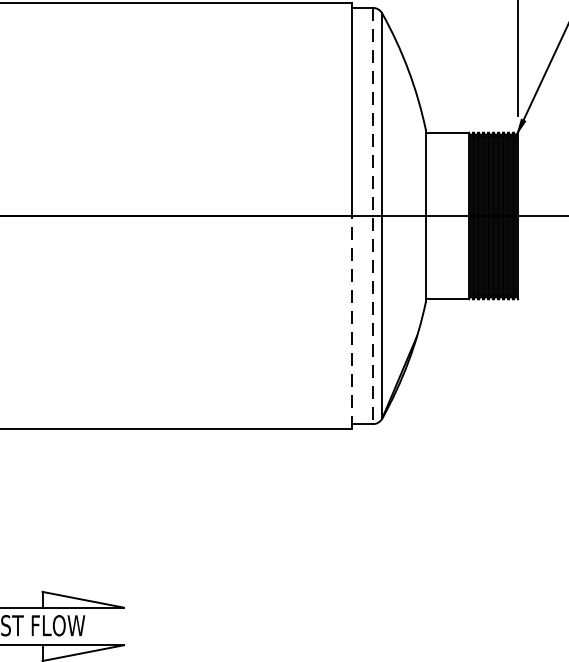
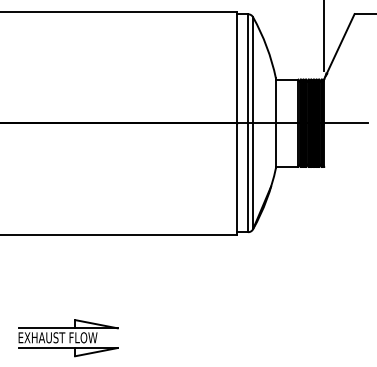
line: (373, 216) -> (248, 123), dashed -> solid
line: (352, 323) -> (237, 179), dashed -> solid

